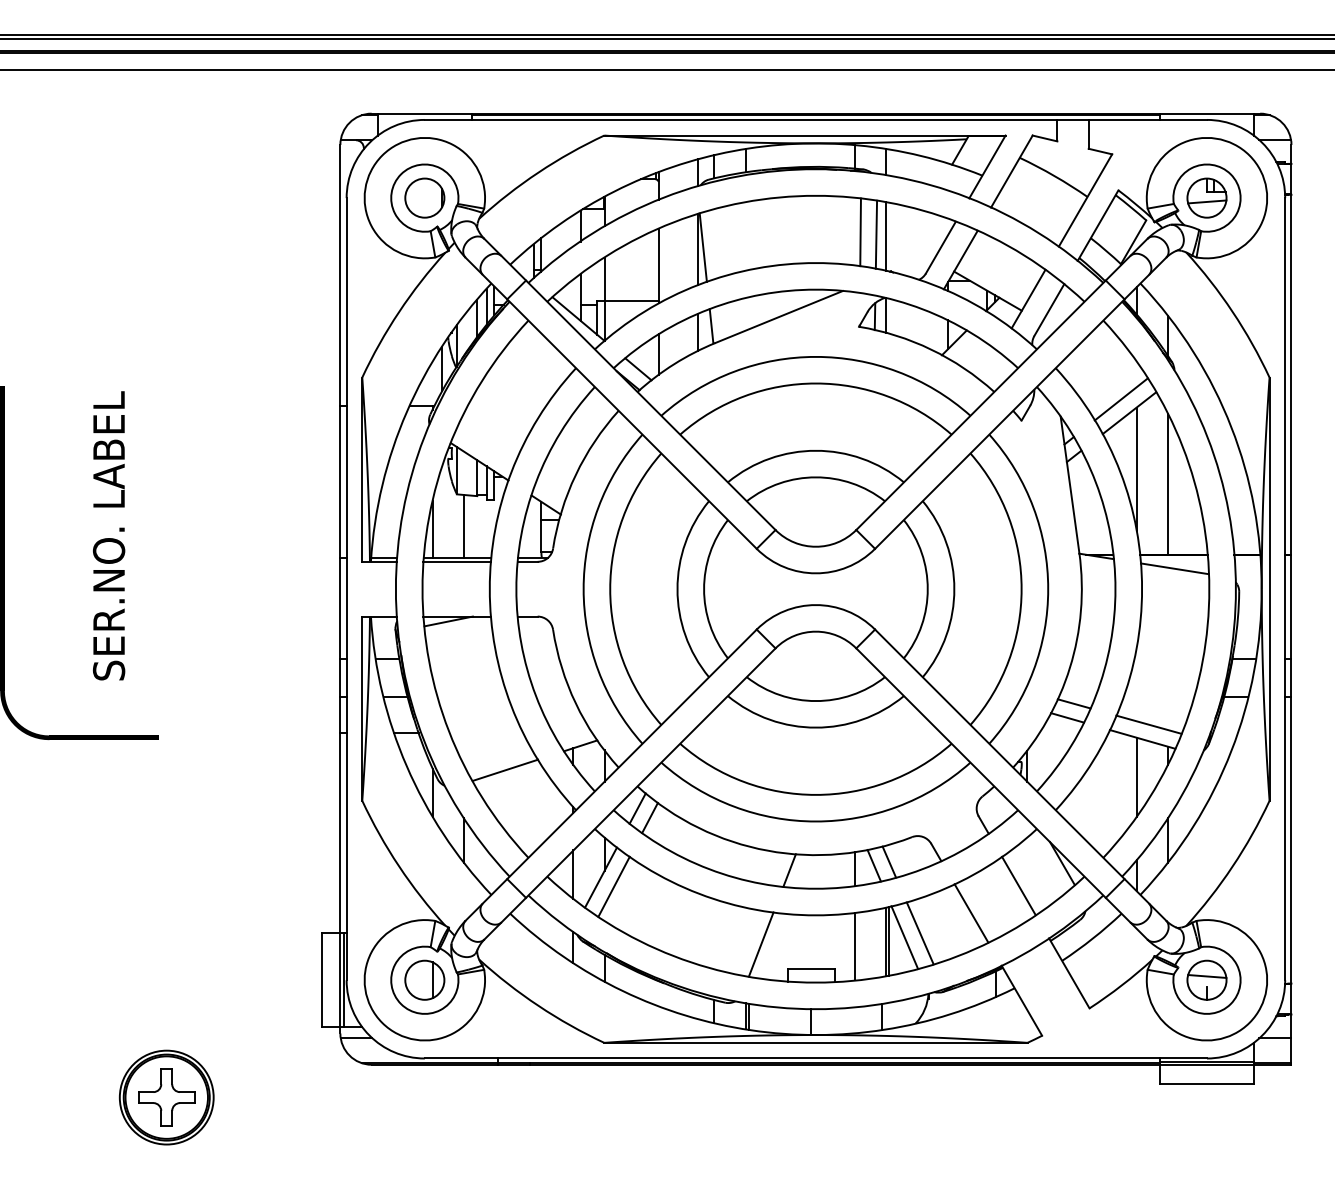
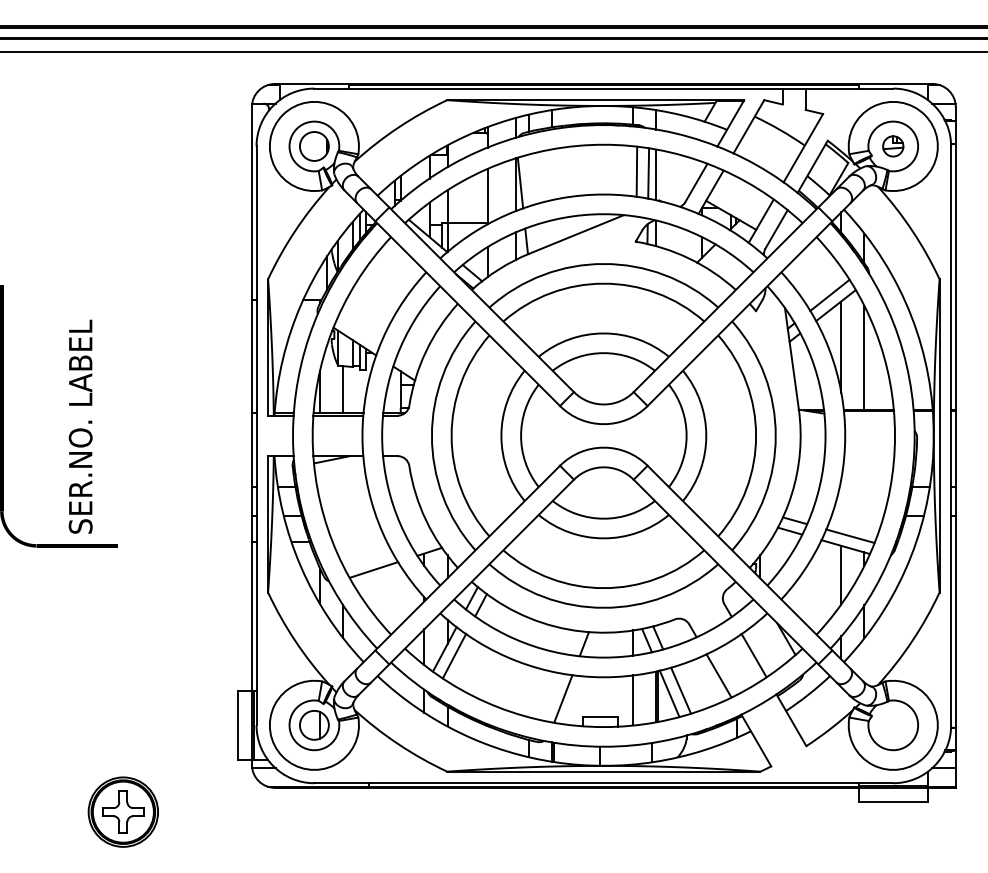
part: (1206, 197) -> (892, 146), size x0.7
text: (109, 535) -> (81, 426), moved
line: (1174, 568) -> (869, 420), removed
part: (1206, 979) -> (892, 724), removed

